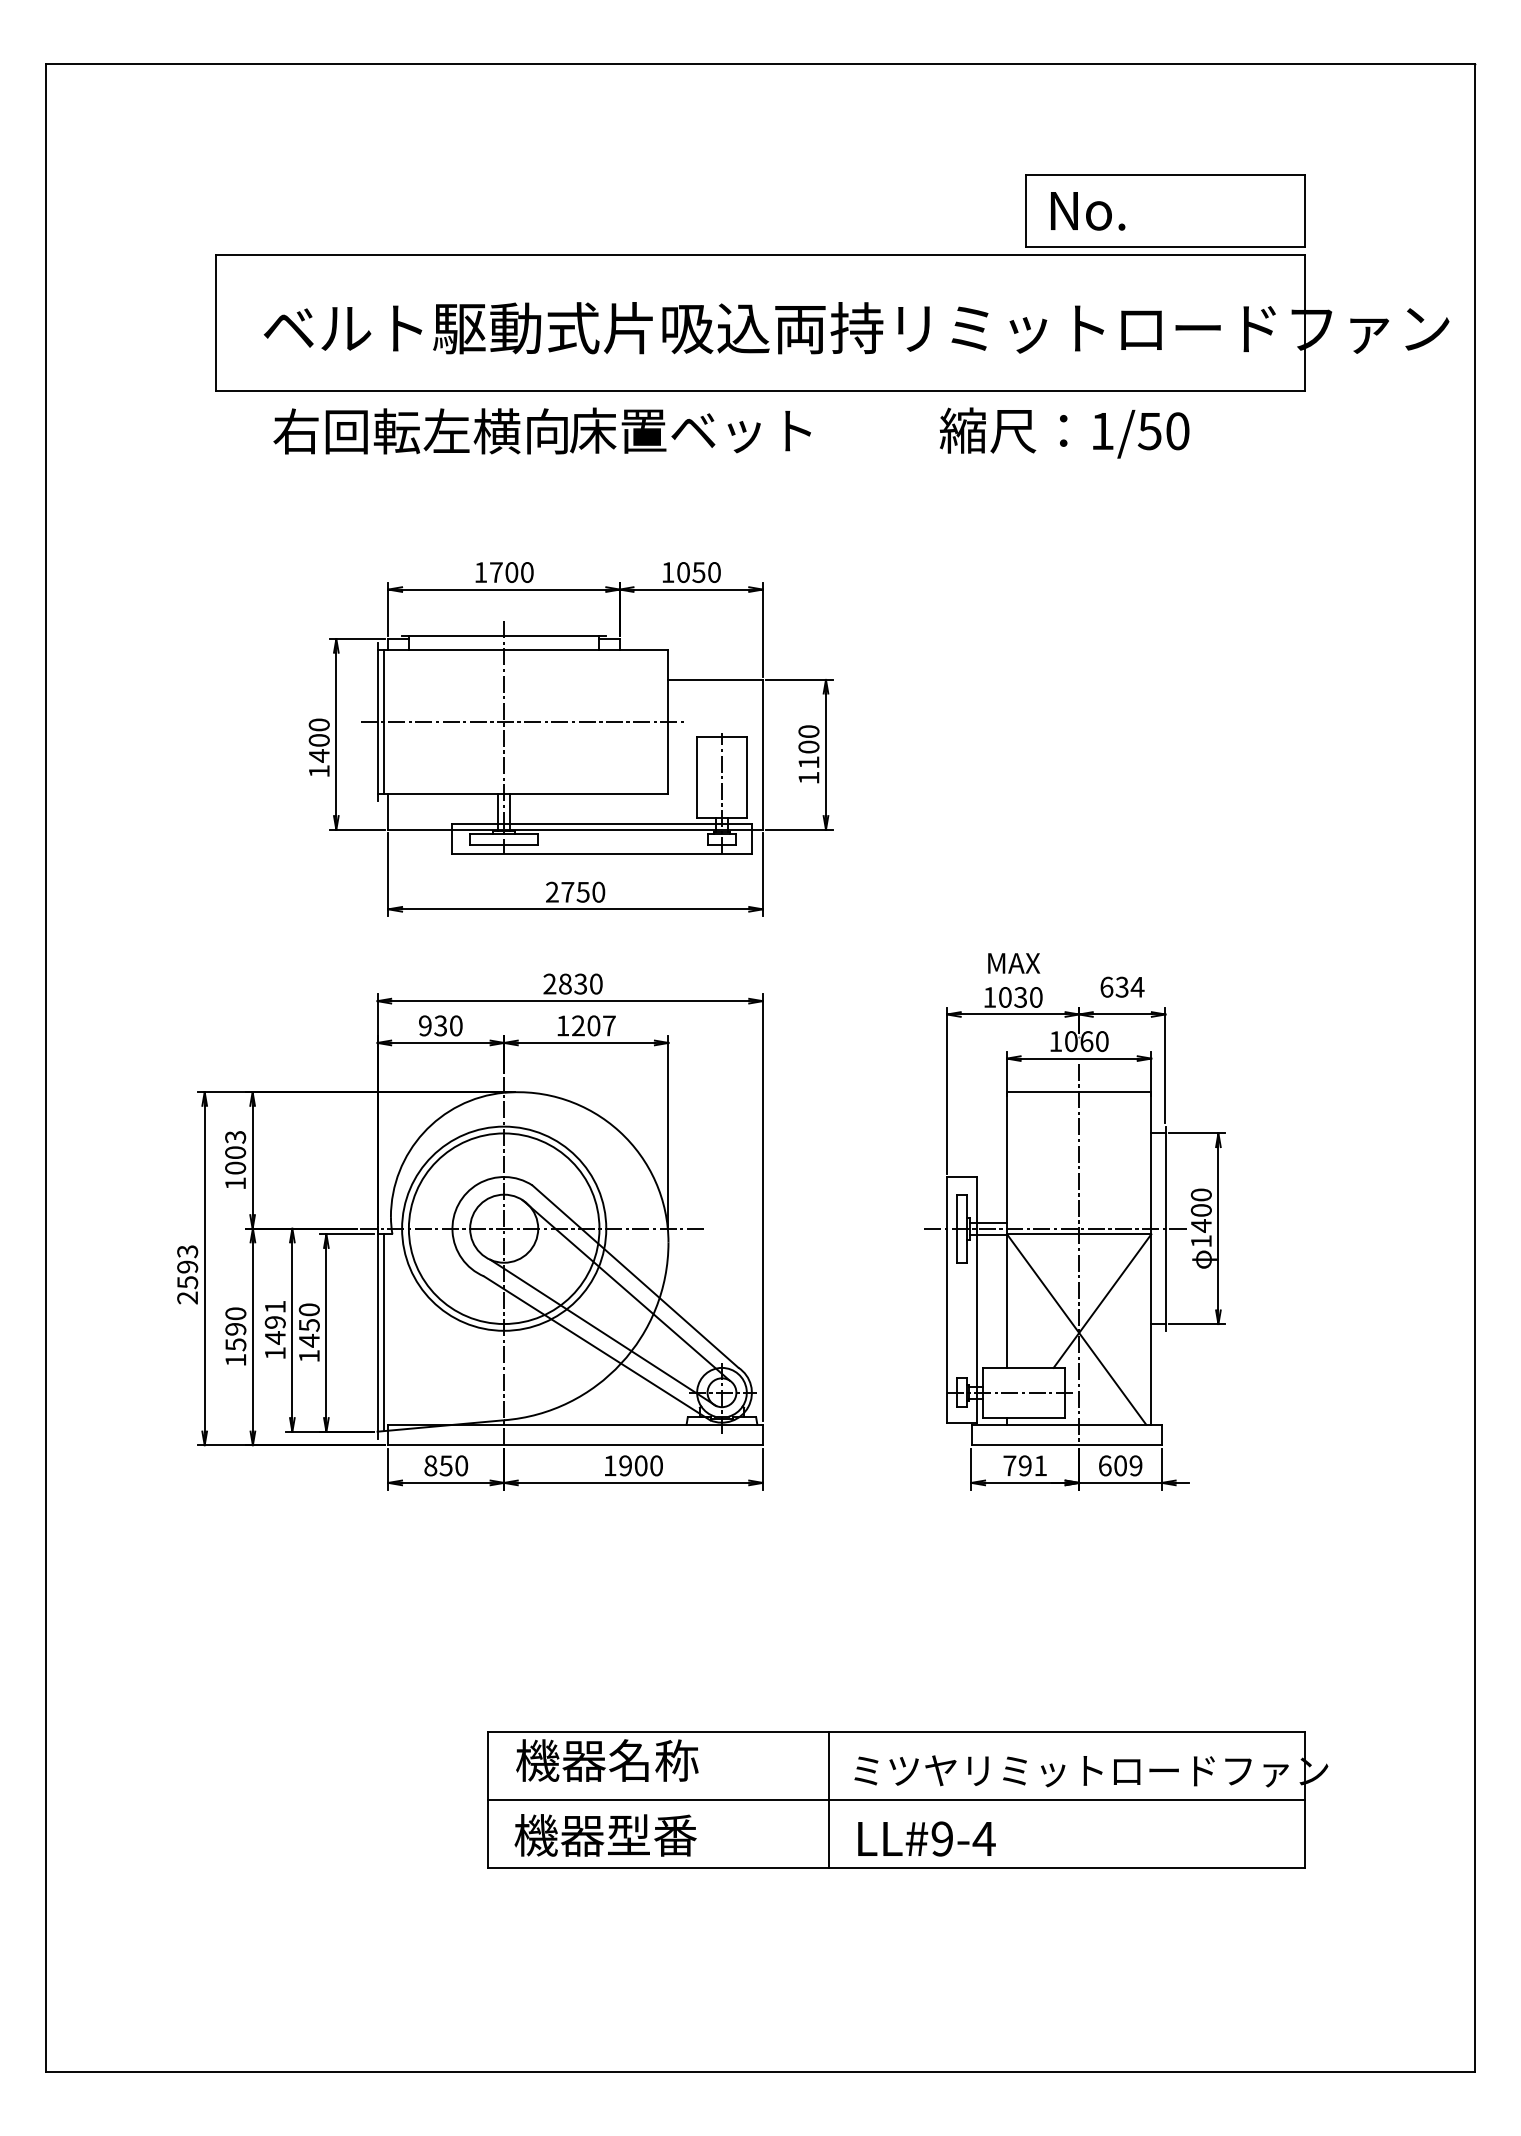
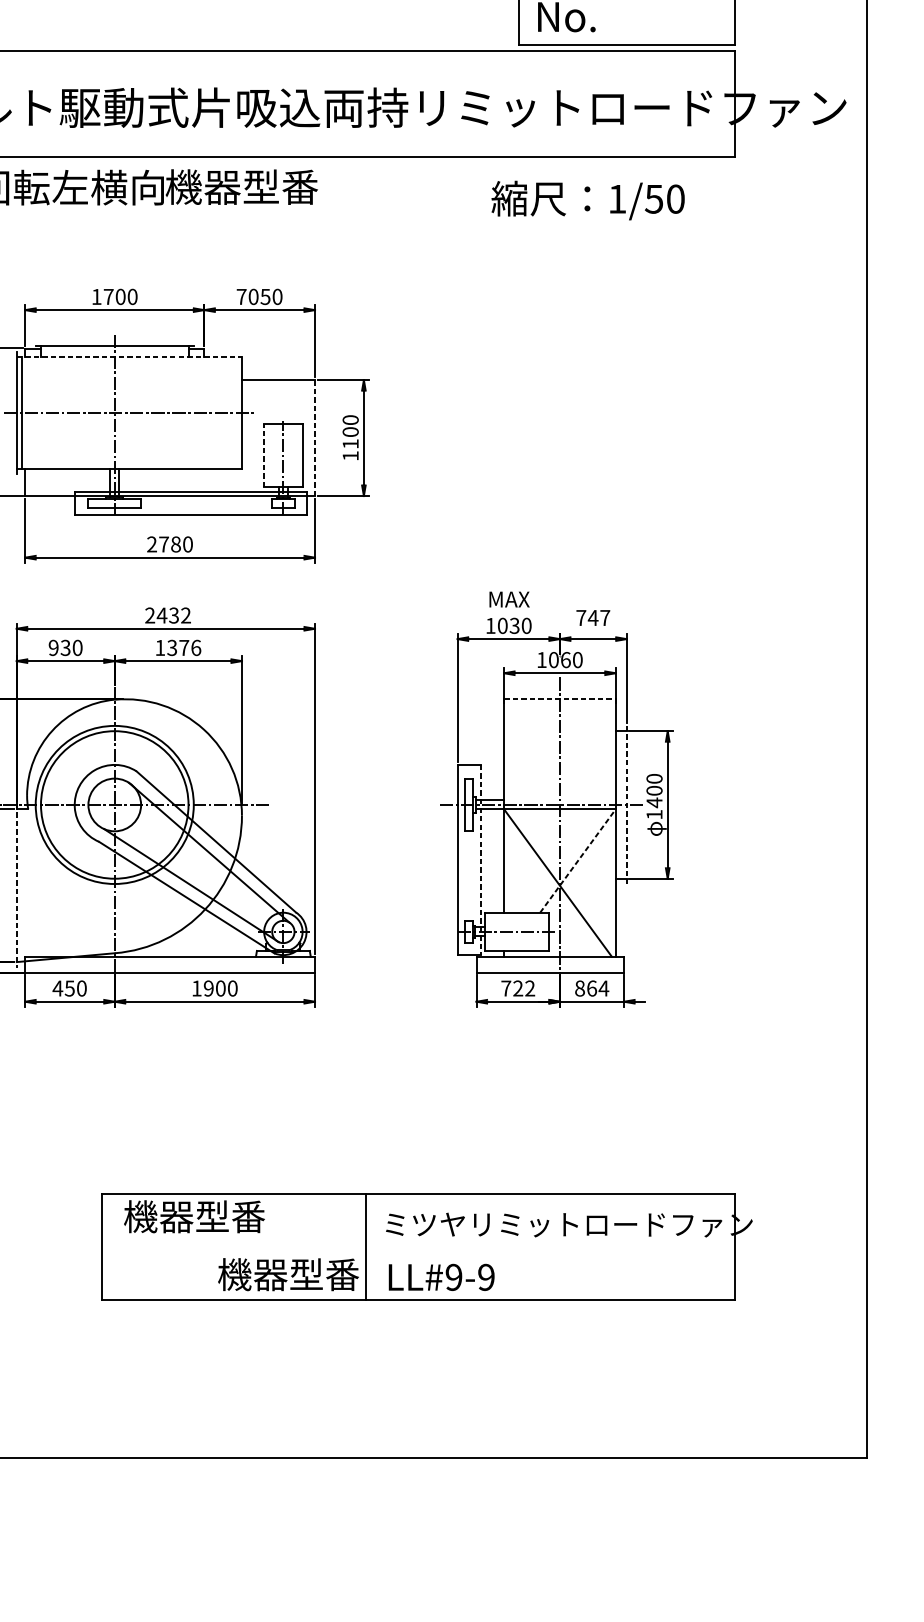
text: (690, 430) -> (259, 186), 床置ベット -> 機器型番
text: (1064, 432) -> (588, 200), moved
text: (667, 572) -> (241, 296), 1050 -> 7050
line: (523, 649) -> (129, 356), solid -> dashed
line: (762, 754) -> (314, 437), solid -> dashed
line: (697, 777) -> (264, 455), solid -> dashed
text: (582, 891) -> (175, 543), 2750 -> 2780
text: (580, 983) -> (173, 615), 2830 -> 2432
text: (1122, 986) -> (593, 617), 634 -> 747
text: (593, 1025) -> (183, 647), 1207 -> 1376
line: (1079, 1092) -> (560, 699), solid -> dashed
line: (1165, 1229) -> (626, 805), solid -> dashed
line: (977, 1299) -> (481, 859), solid -> dashed
line: (1102, 1301) -> (577, 861), solid -> dashed
line: (384, 1332) -> (22, 885), removed
line: (377, 1333) -> (16, 886), solid -> dashed
text: (430, 1465) -> (57, 988), 850 -> 450
text: (1032, 1465) -> (523, 988), 791 -> 722
text: (1120, 1465) -> (591, 988), 609 -> 864
text: (653, 1760) -> (230, 1216), 機器名称 -> 機器型番
line: (896, 1799) -> (418, 1246), removed
text: (605, 1835) -> (288, 1274), moved
text: (983, 1838) -> (485, 1277), LL#9-4 -> LL#9-9

